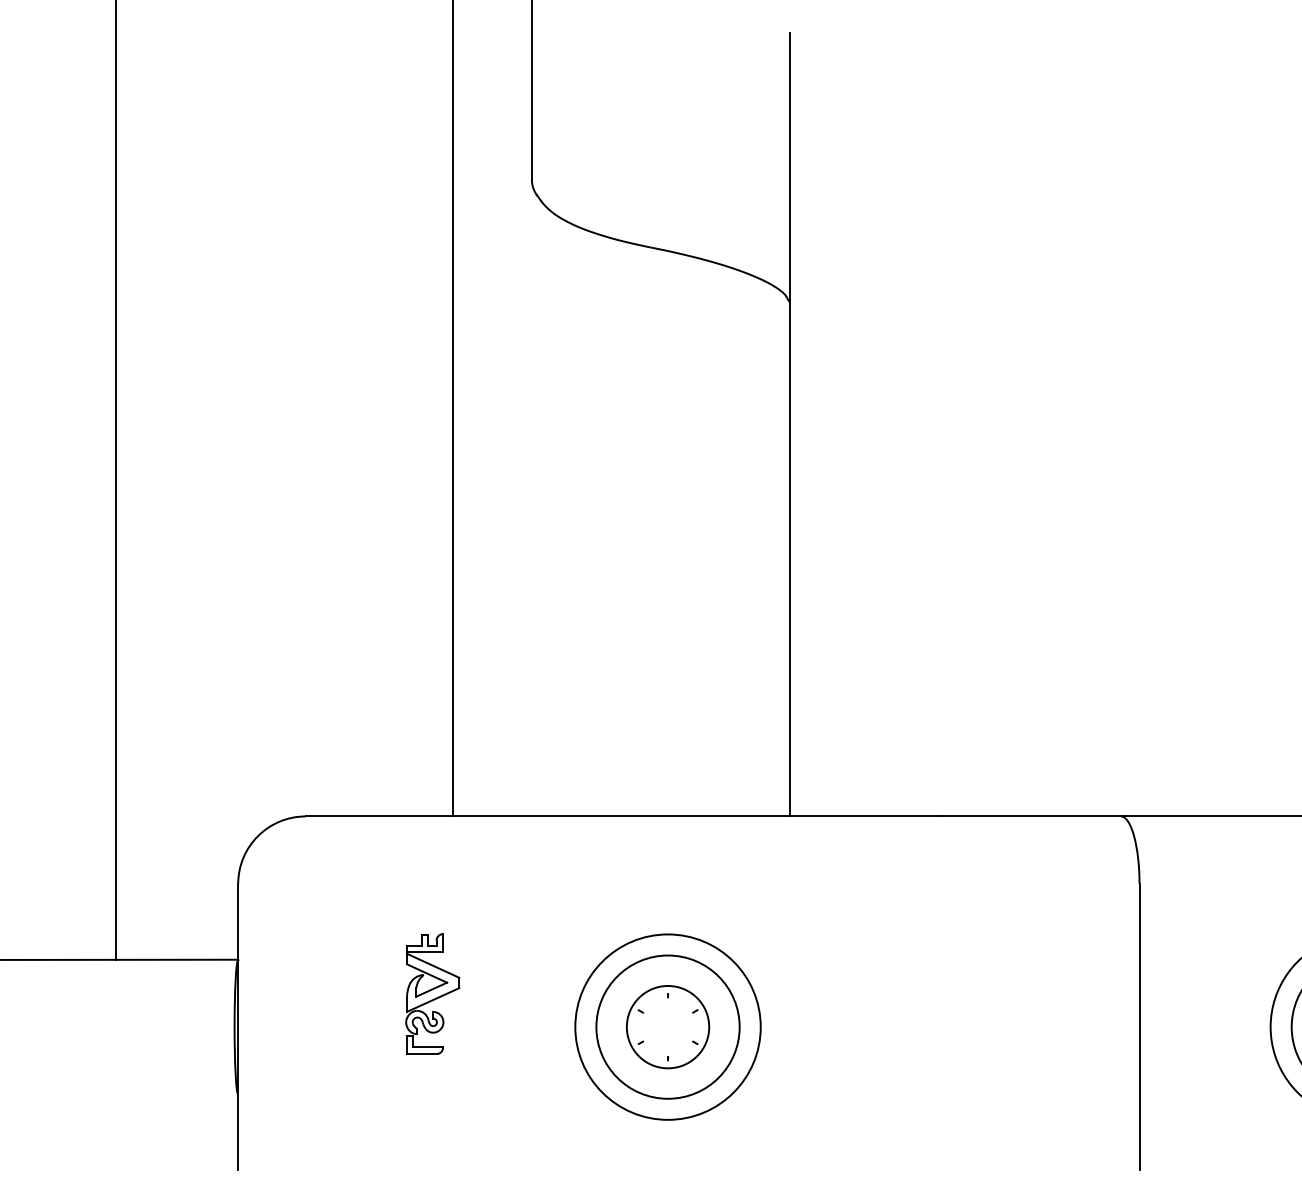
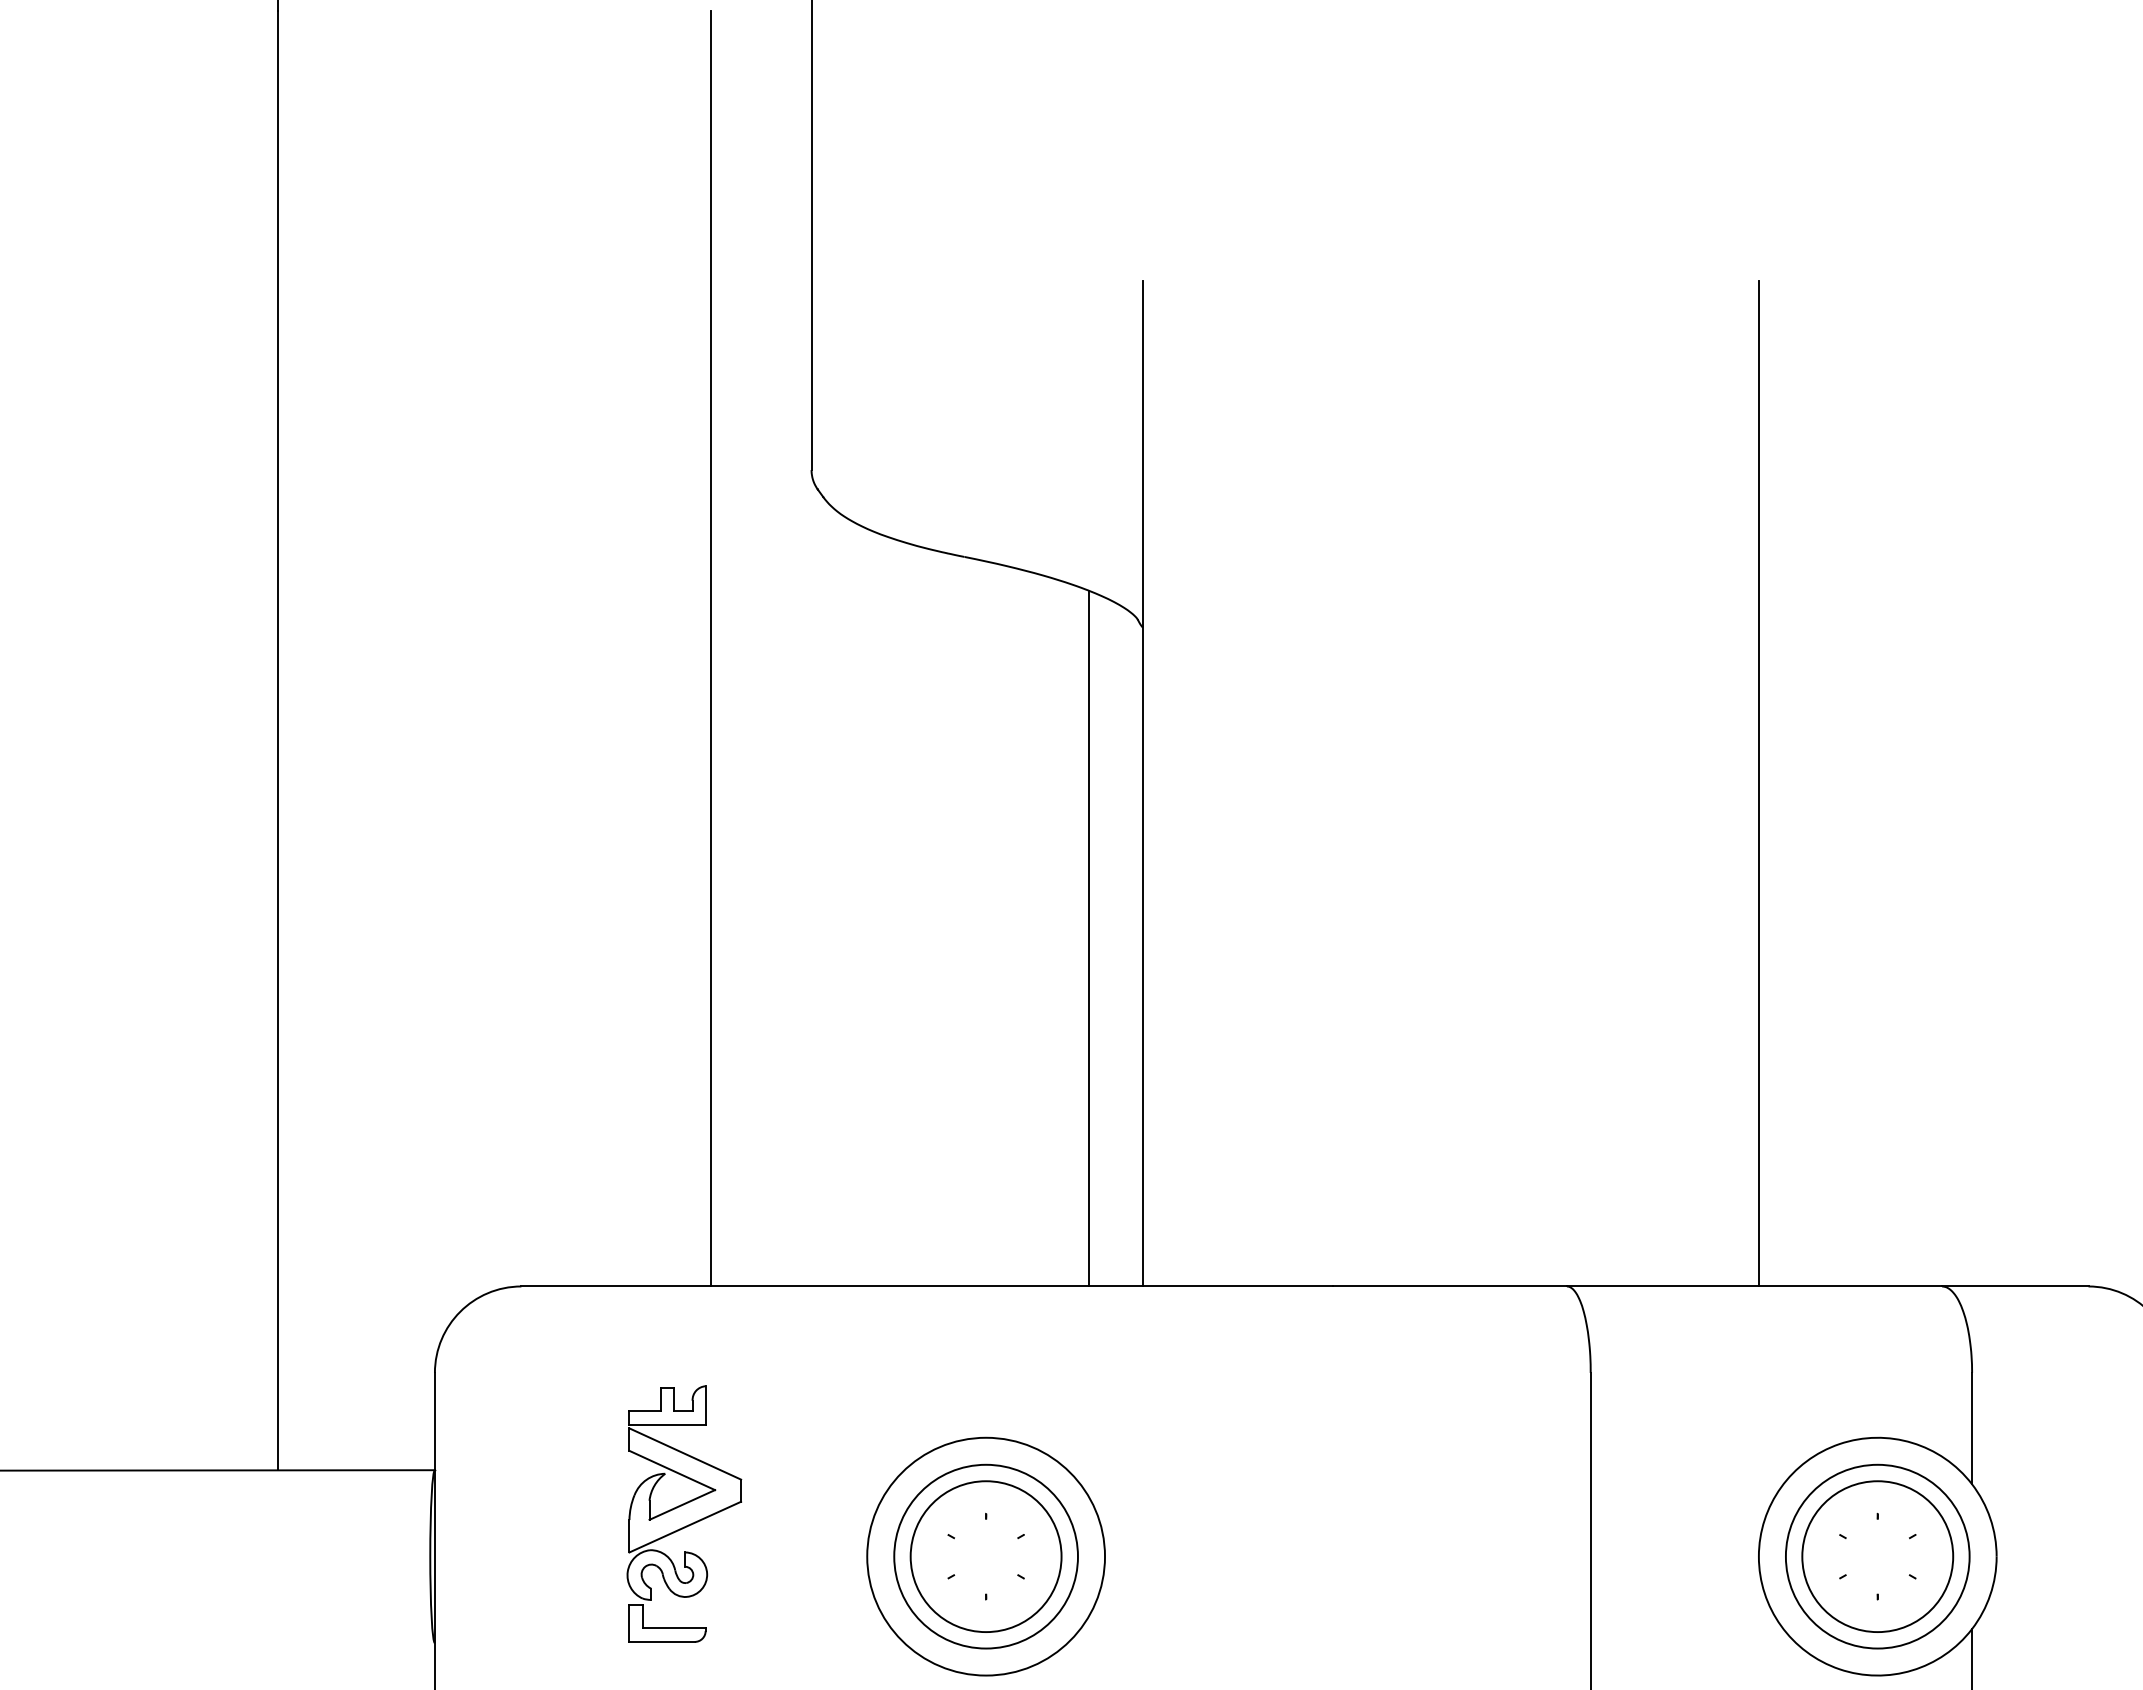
line: (1270, 424) -> (1758, 783), added
line: (747, 545) -> (1088, 938), added
part: (432, 993) -> (684, 1513), size x1.67
circle: (667, 1027) -> (985, 1556), size x1.43

